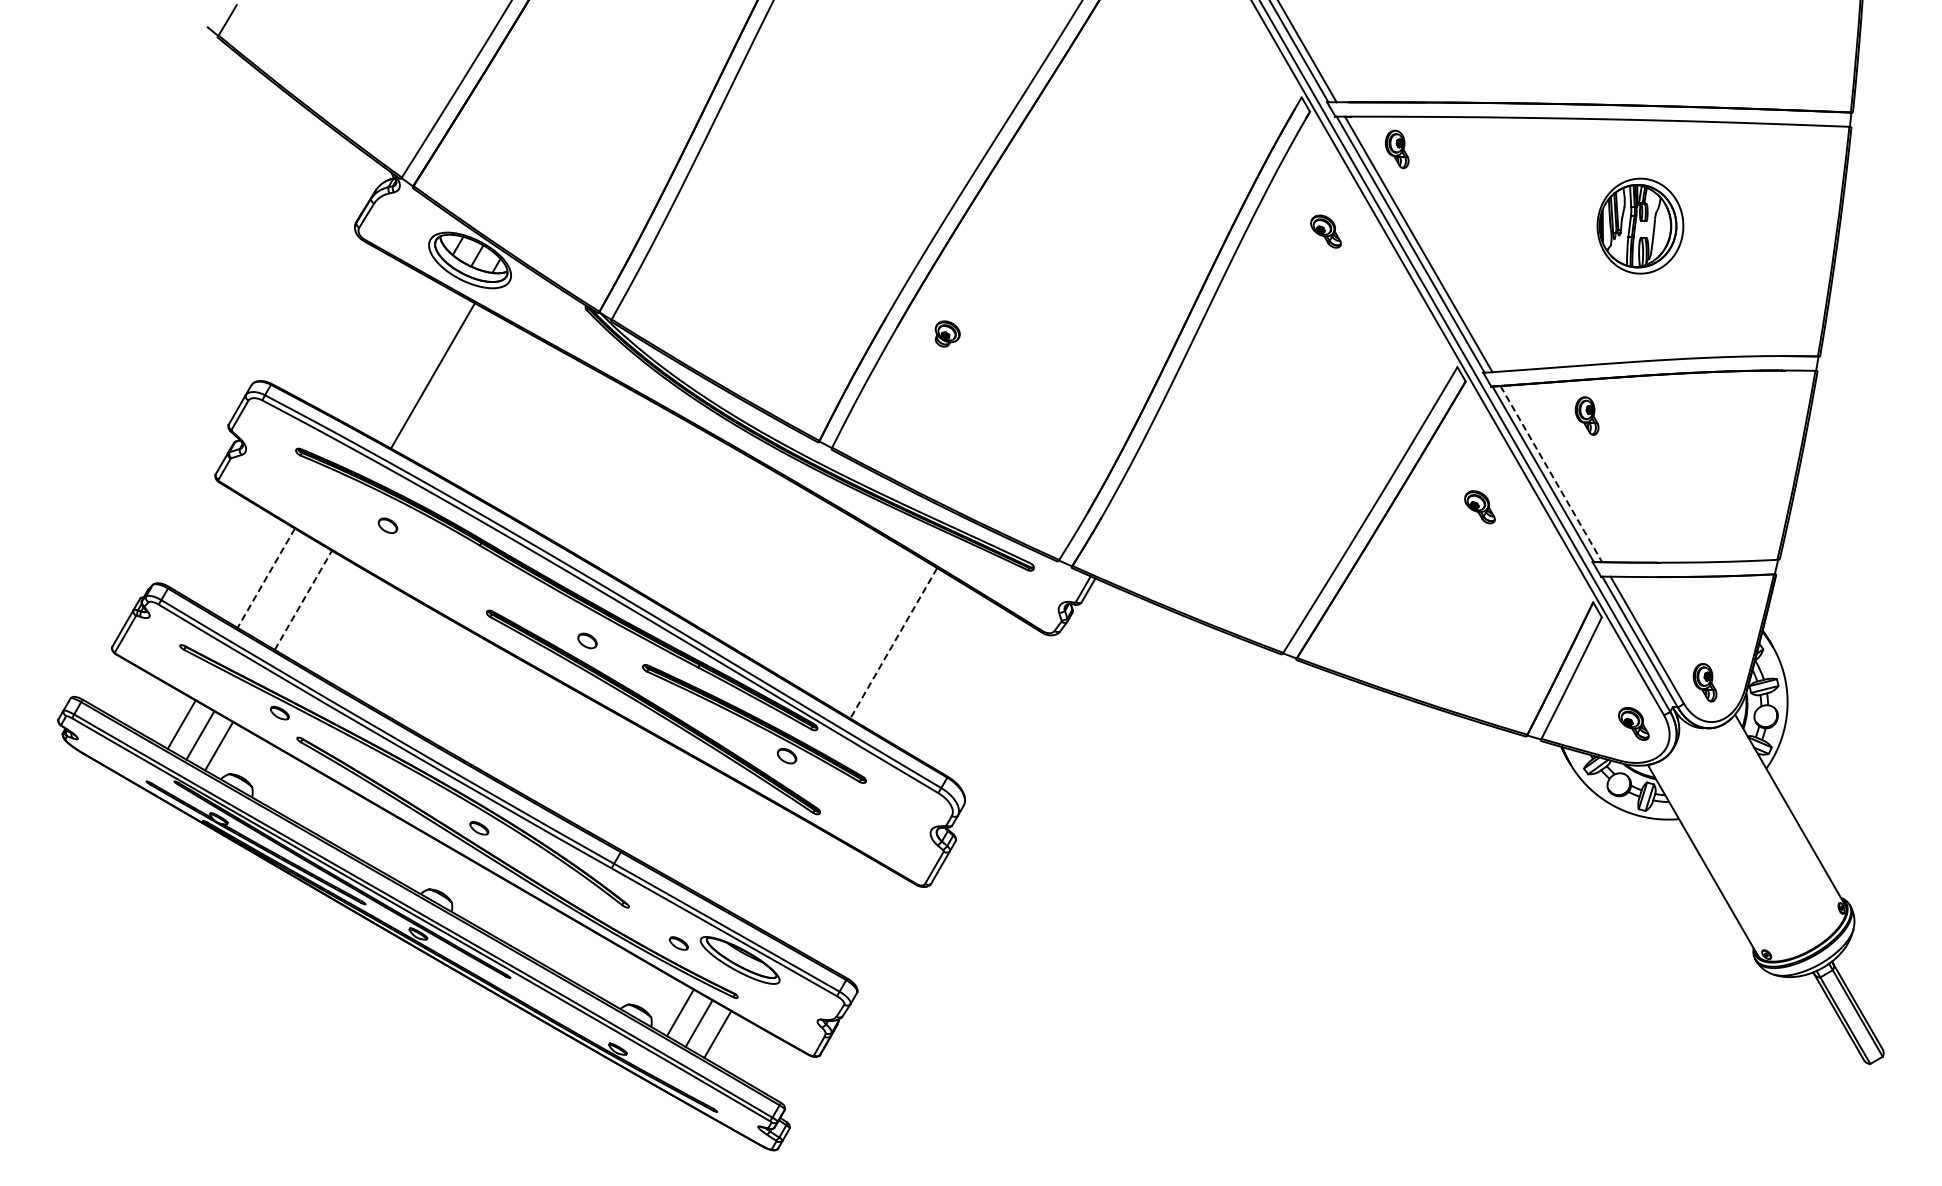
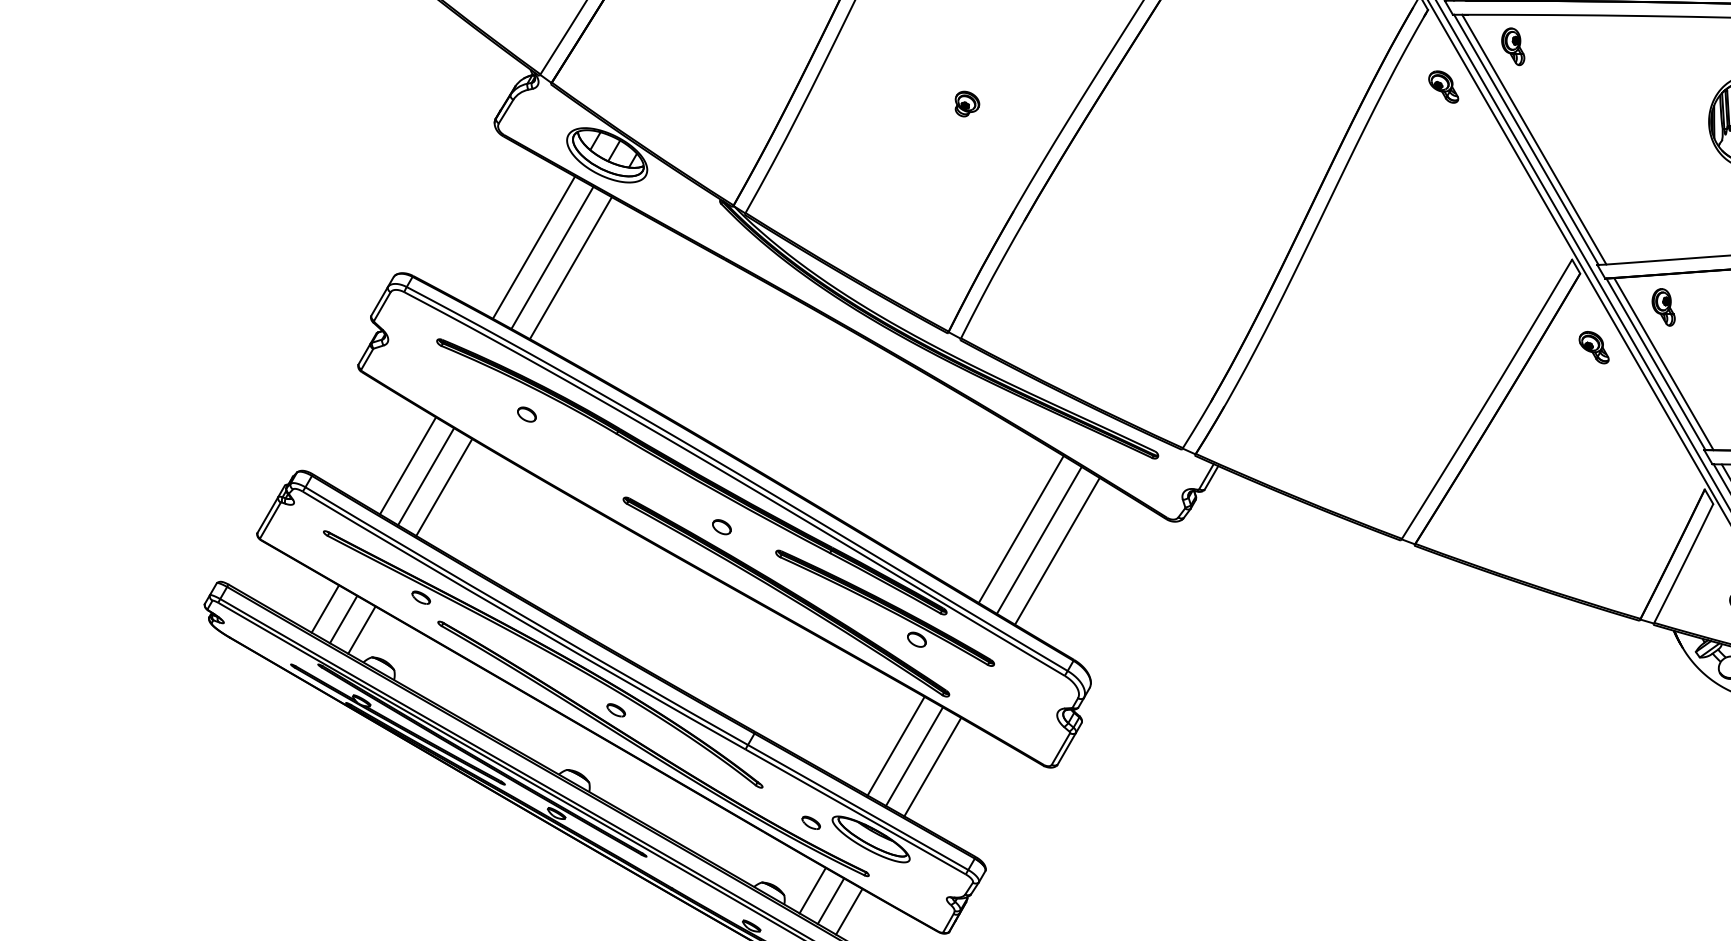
part: (1325, 231) -> (1443, 86), moved
part: (947, 333) -> (967, 103), moved
line: (395, 354) -> (534, 247), added
line: (414, 365) -> (552, 257), added
part: (1586, 415) -> (1663, 306), moved
line: (1551, 474) -> (1664, 364), dashed -> solid
part: (1479, 507) -> (1593, 347), moved
line: (265, 578) -> (407, 466), dashed -> solid
line: (284, 589) -> (425, 476), added
line: (303, 599) -> (444, 486), dashed -> solid
line: (893, 643) -> (1020, 529), dashed -> solid
line: (911, 654) -> (1038, 540), added
line: (930, 665) -> (1057, 551), added
line: (765, 864) -> (895, 745), added
line: (784, 875) -> (914, 756), added
line: (803, 886) -> (933, 767), added

